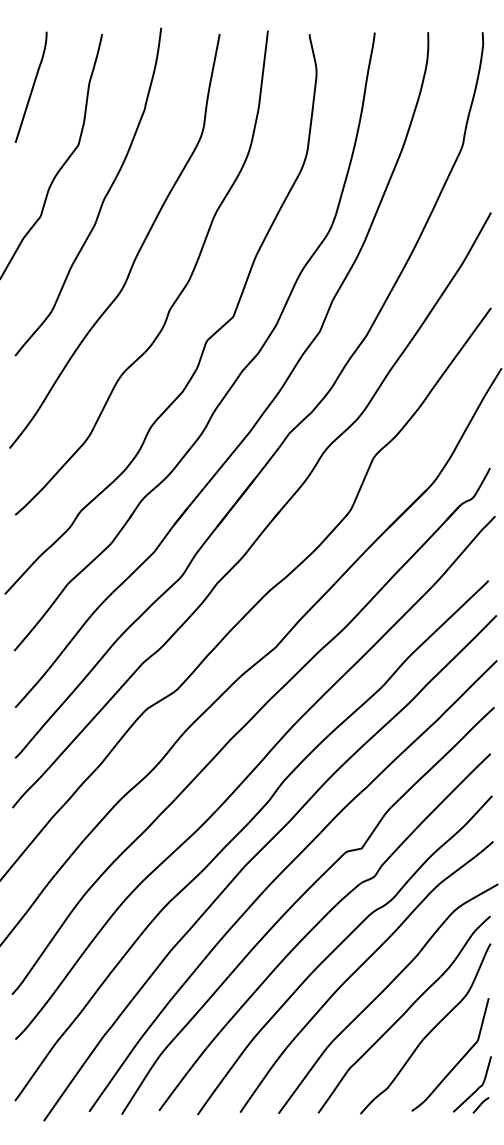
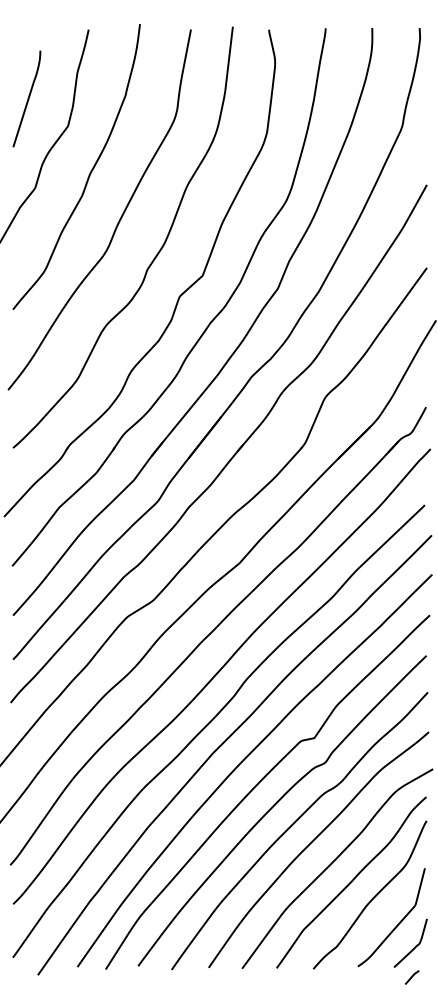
curve: (31, 86) -> (27, 98), moved
line: (480, 1105) -> (411, 977), moved

